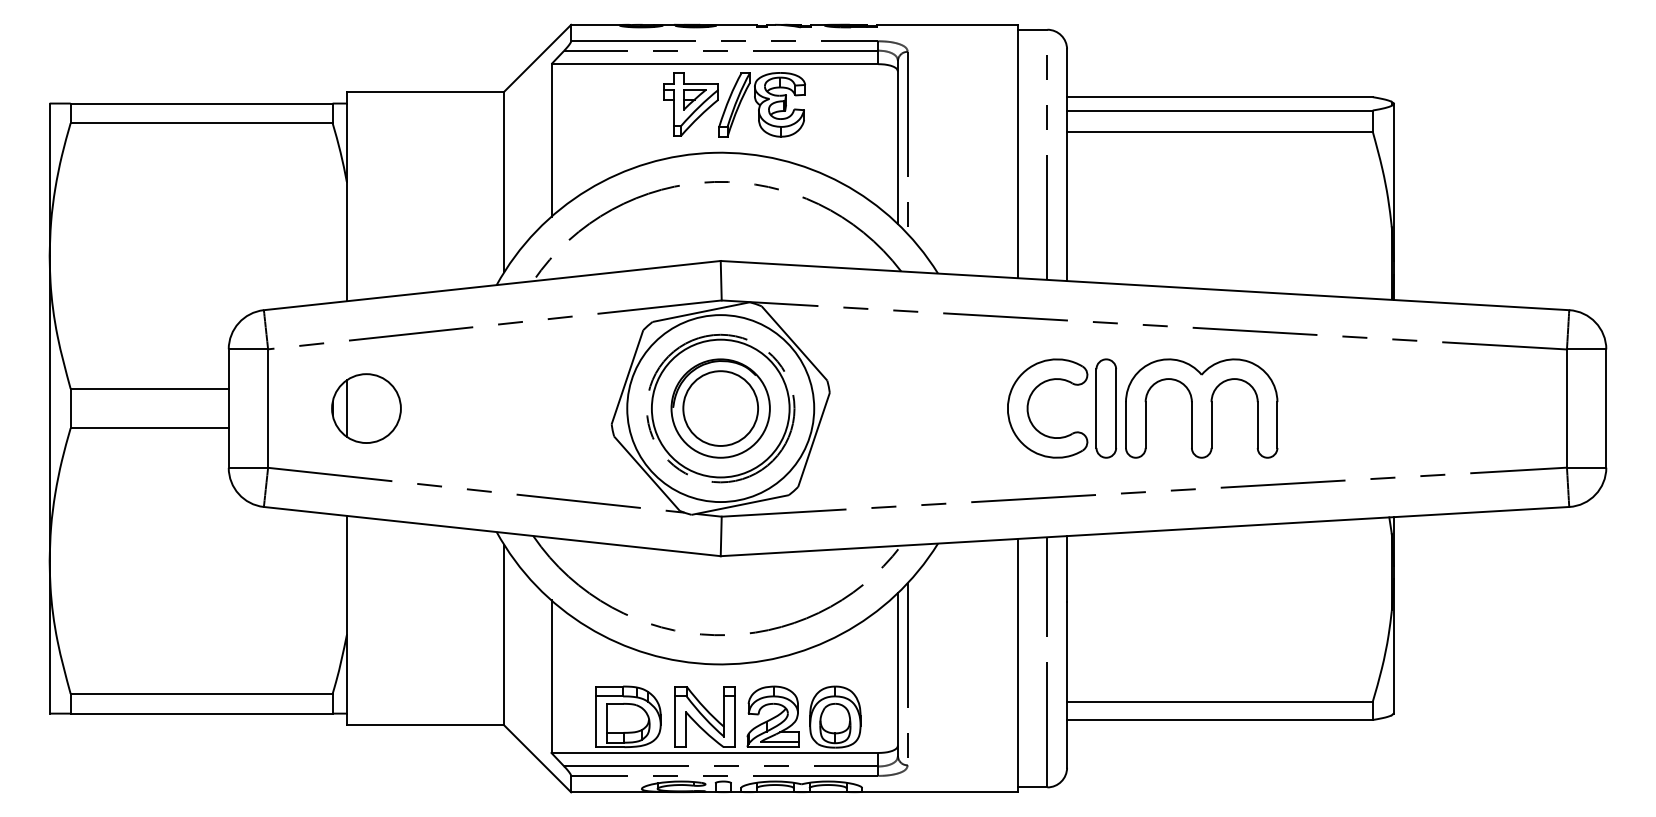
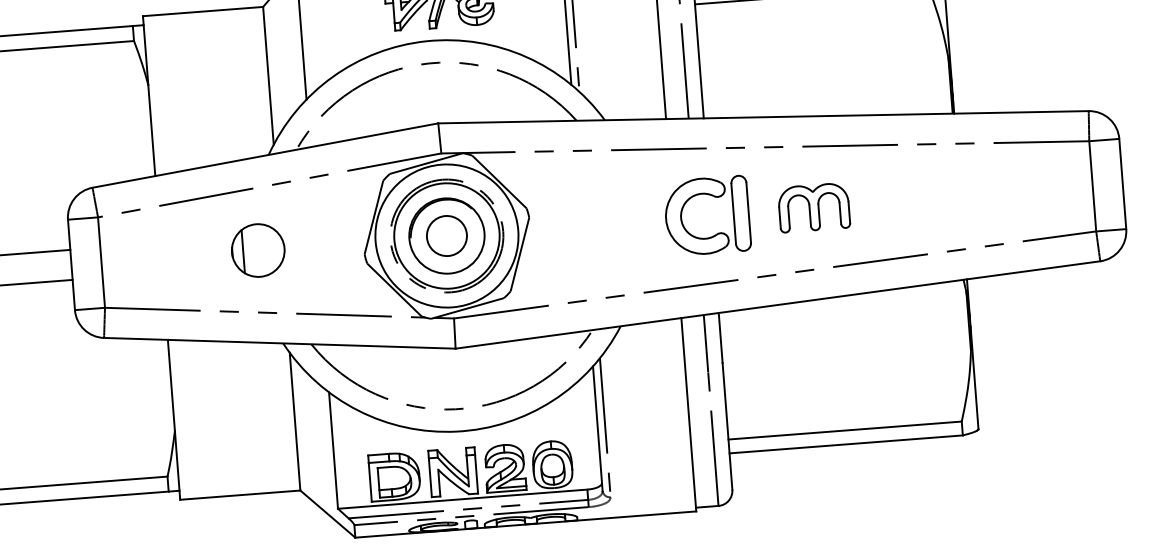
part: (366, 408) -> (258, 250), moved
circle: (720, 408) -> (446, 235), size x0.7
part: (1201, 408) -> (813, 207), size x0.6

